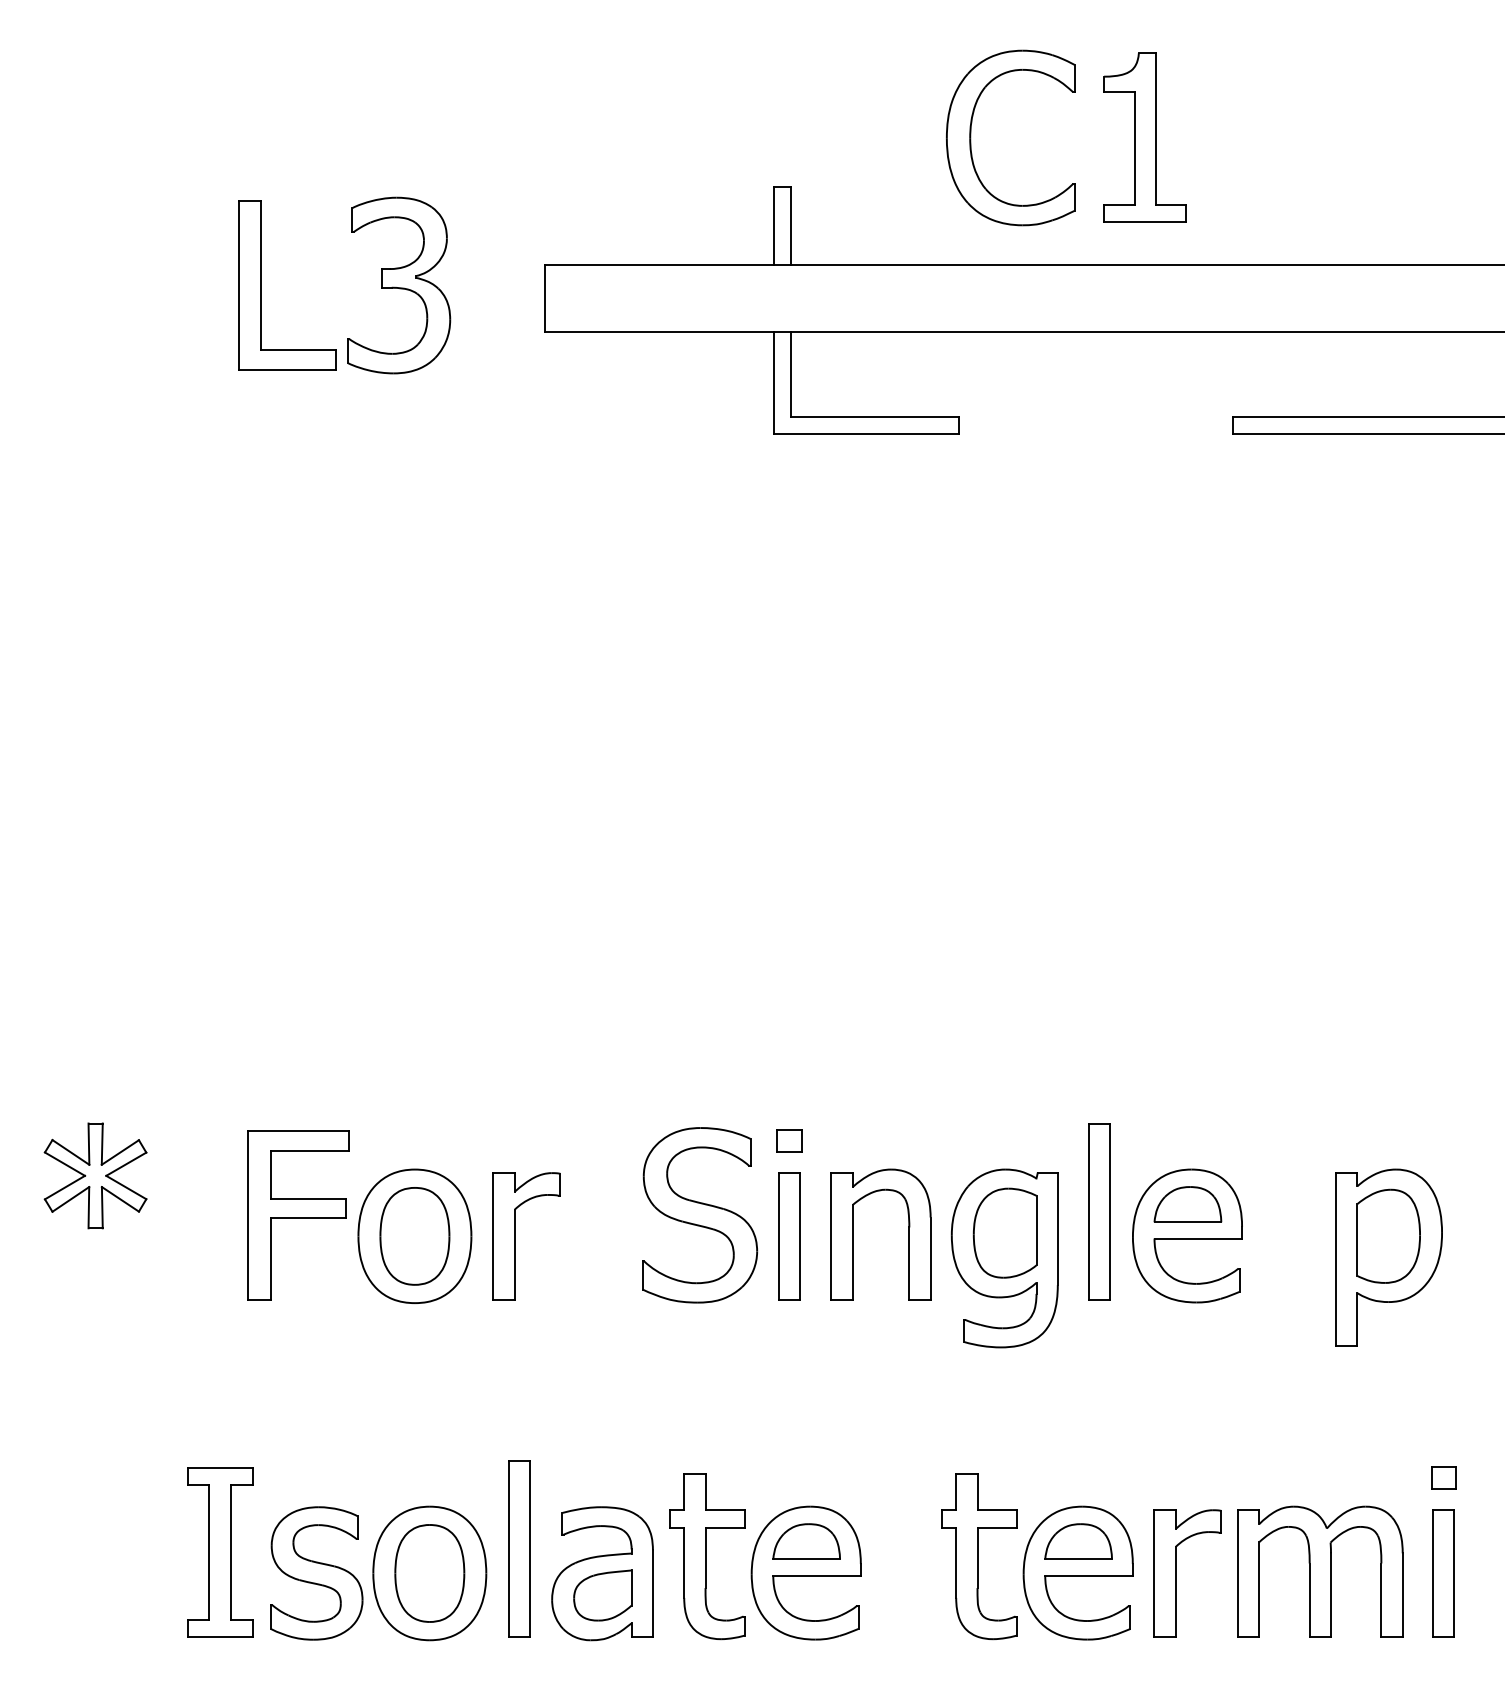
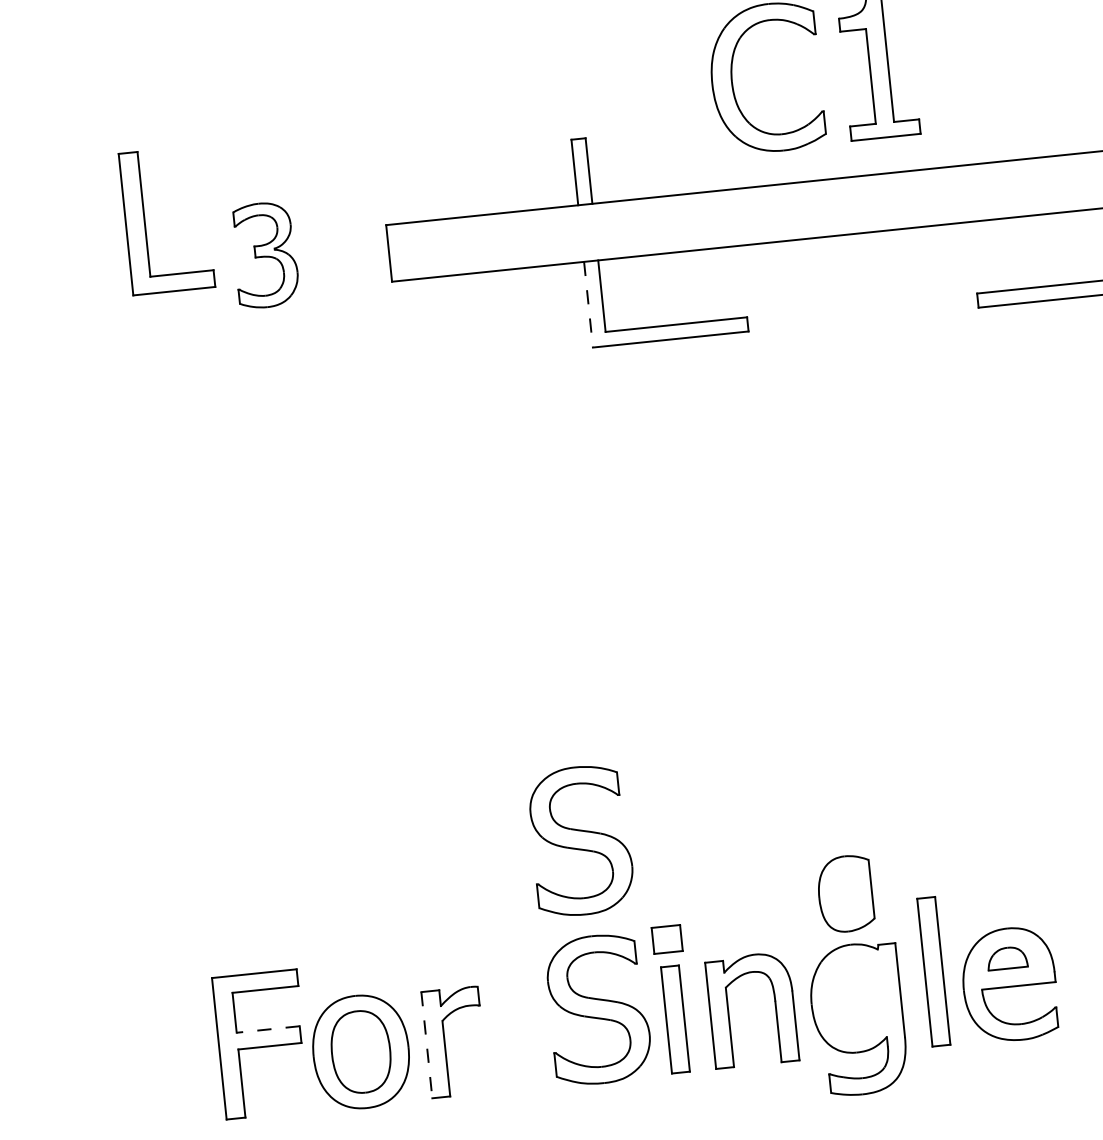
part: (261, 285) -> (145, 222), moved
part: (399, 285) -> (265, 255), size x0.7
line: (774, 383) -> (588, 304), solid -> dashed
part: (700, 1014) -> (581, 840), added
part: (789, 1140) -> (667, 939), size x1.4
part: (95, 1175) -> (87, 1028), removed
line: (308, 1198) -> (268, 1029), solid -> dashed
part: (1187, 1204) -> (1006, 958), size x0.7
part: (1004, 1232) -> (844, 893), moved
line: (493, 1236) -> (427, 1045), solid -> dashed

